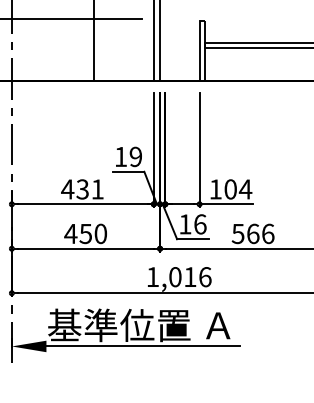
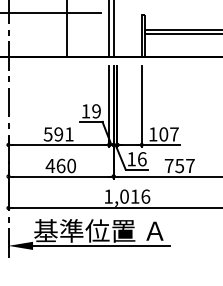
text: (74, 189) -> (52, 134), 431 -> 591
text: (245, 189) -> (174, 134), 104 -> 107
text: (85, 233) -> (60, 165), 450 -> 460
text: (252, 233) -> (179, 165), 566 -> 757

